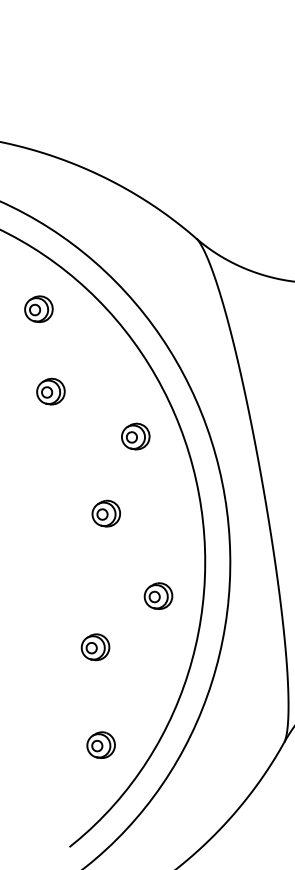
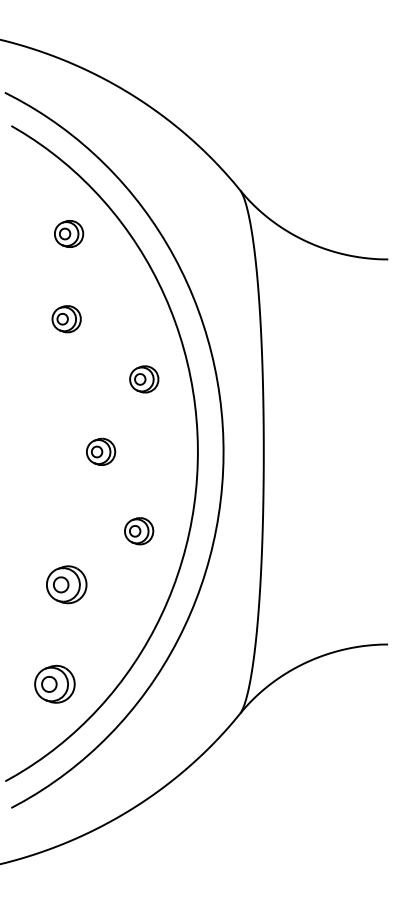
part: (158, 596) -> (139, 531), moved
part: (95, 647) -> (66, 584), size x1.4
part: (101, 745) -> (55, 684), size x1.4

